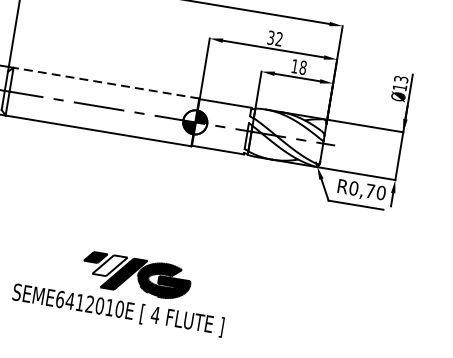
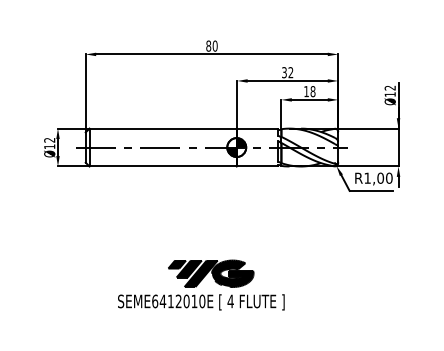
text: (401, 78) -> (390, 87), Ø13 -> Ø12
line: (106, 83) -> (163, 128), dashed -> solid
text: (362, 188) -> (374, 177), R0,70 -> R1,00
fill: (109, 264) -> (188, 268), added

